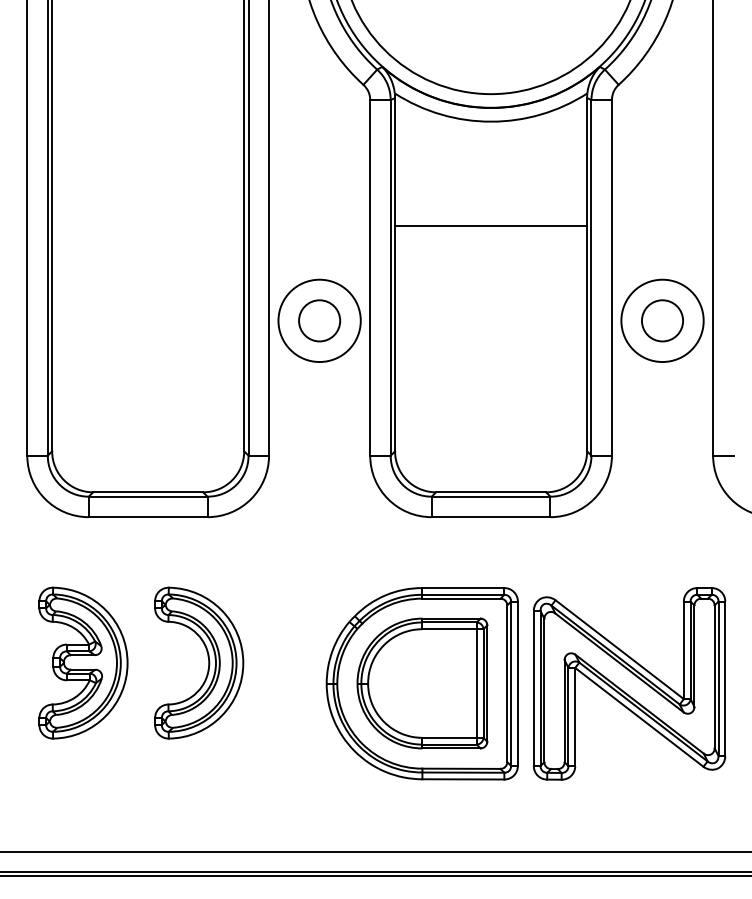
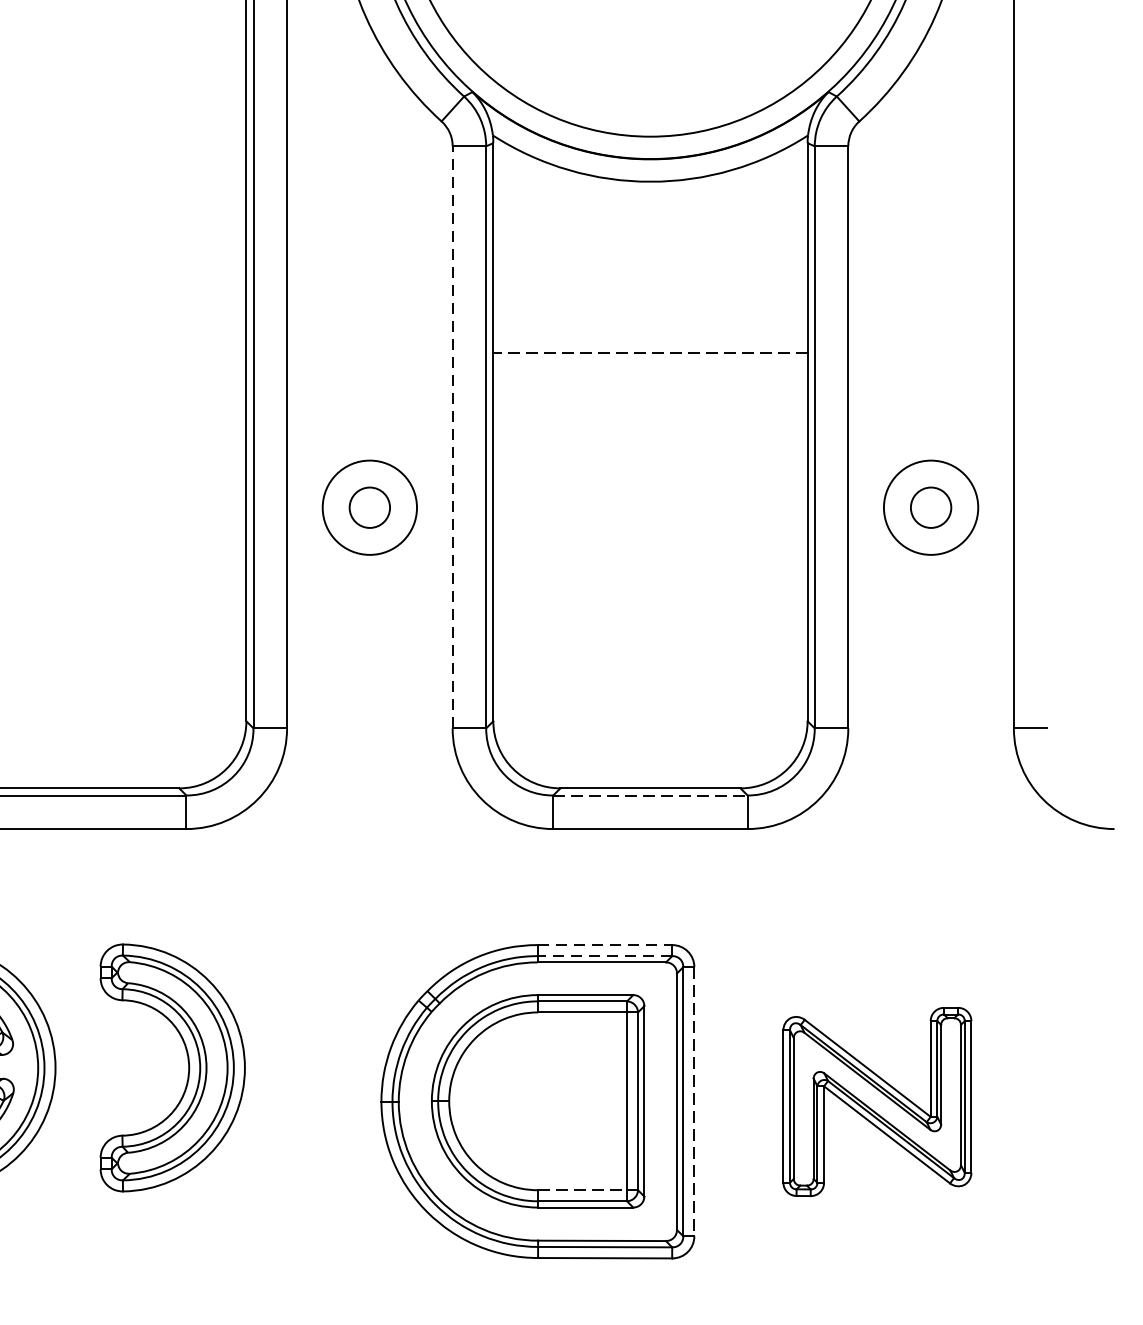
line: (490, 226) -> (649, 353), solid -> dashed
line: (370, 277) -> (453, 436), solid -> dashed
circle: (319, 320) -> (369, 507), size x0.6
circle: (319, 320) -> (369, 507), size x0.7
circle: (662, 320) -> (931, 507), size x0.6
circle: (662, 320) -> (931, 507), size x0.7
line: (491, 496) -> (651, 795), solid -> dashed
line: (463, 588) -> (605, 945), solid -> dashed
line: (462, 594) -> (603, 955), solid -> dashed
part: (629, 683) -> (877, 1101), size x0.6
line: (517, 684) -> (693, 1102), solid -> dashed
line: (450, 737) -> (584, 1189), solid -> dashed

